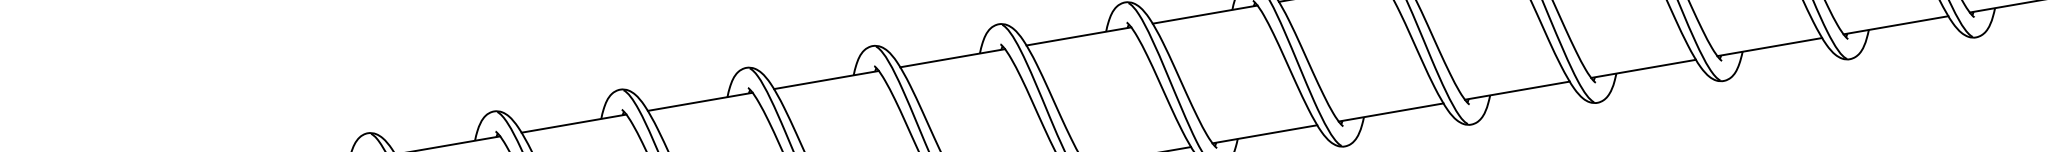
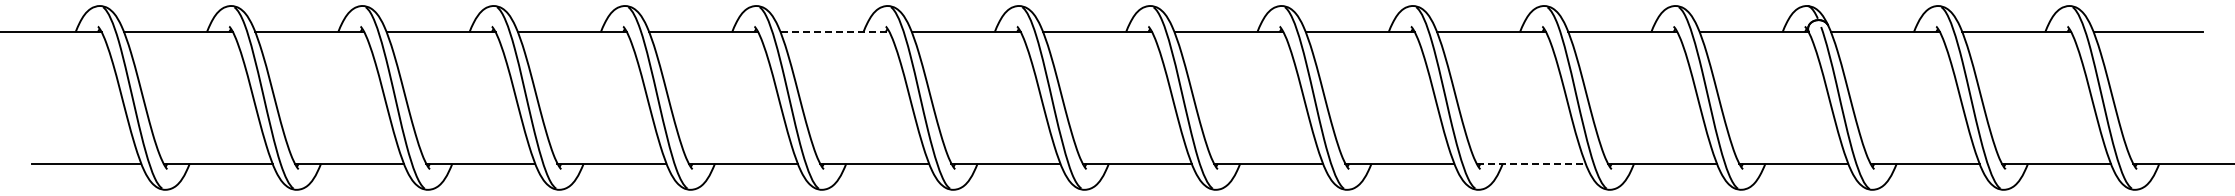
line: (826, 80) -> (835, 32), solid -> dashed
line: (1517, 90) -> (1531, 163), solid -> dashed

